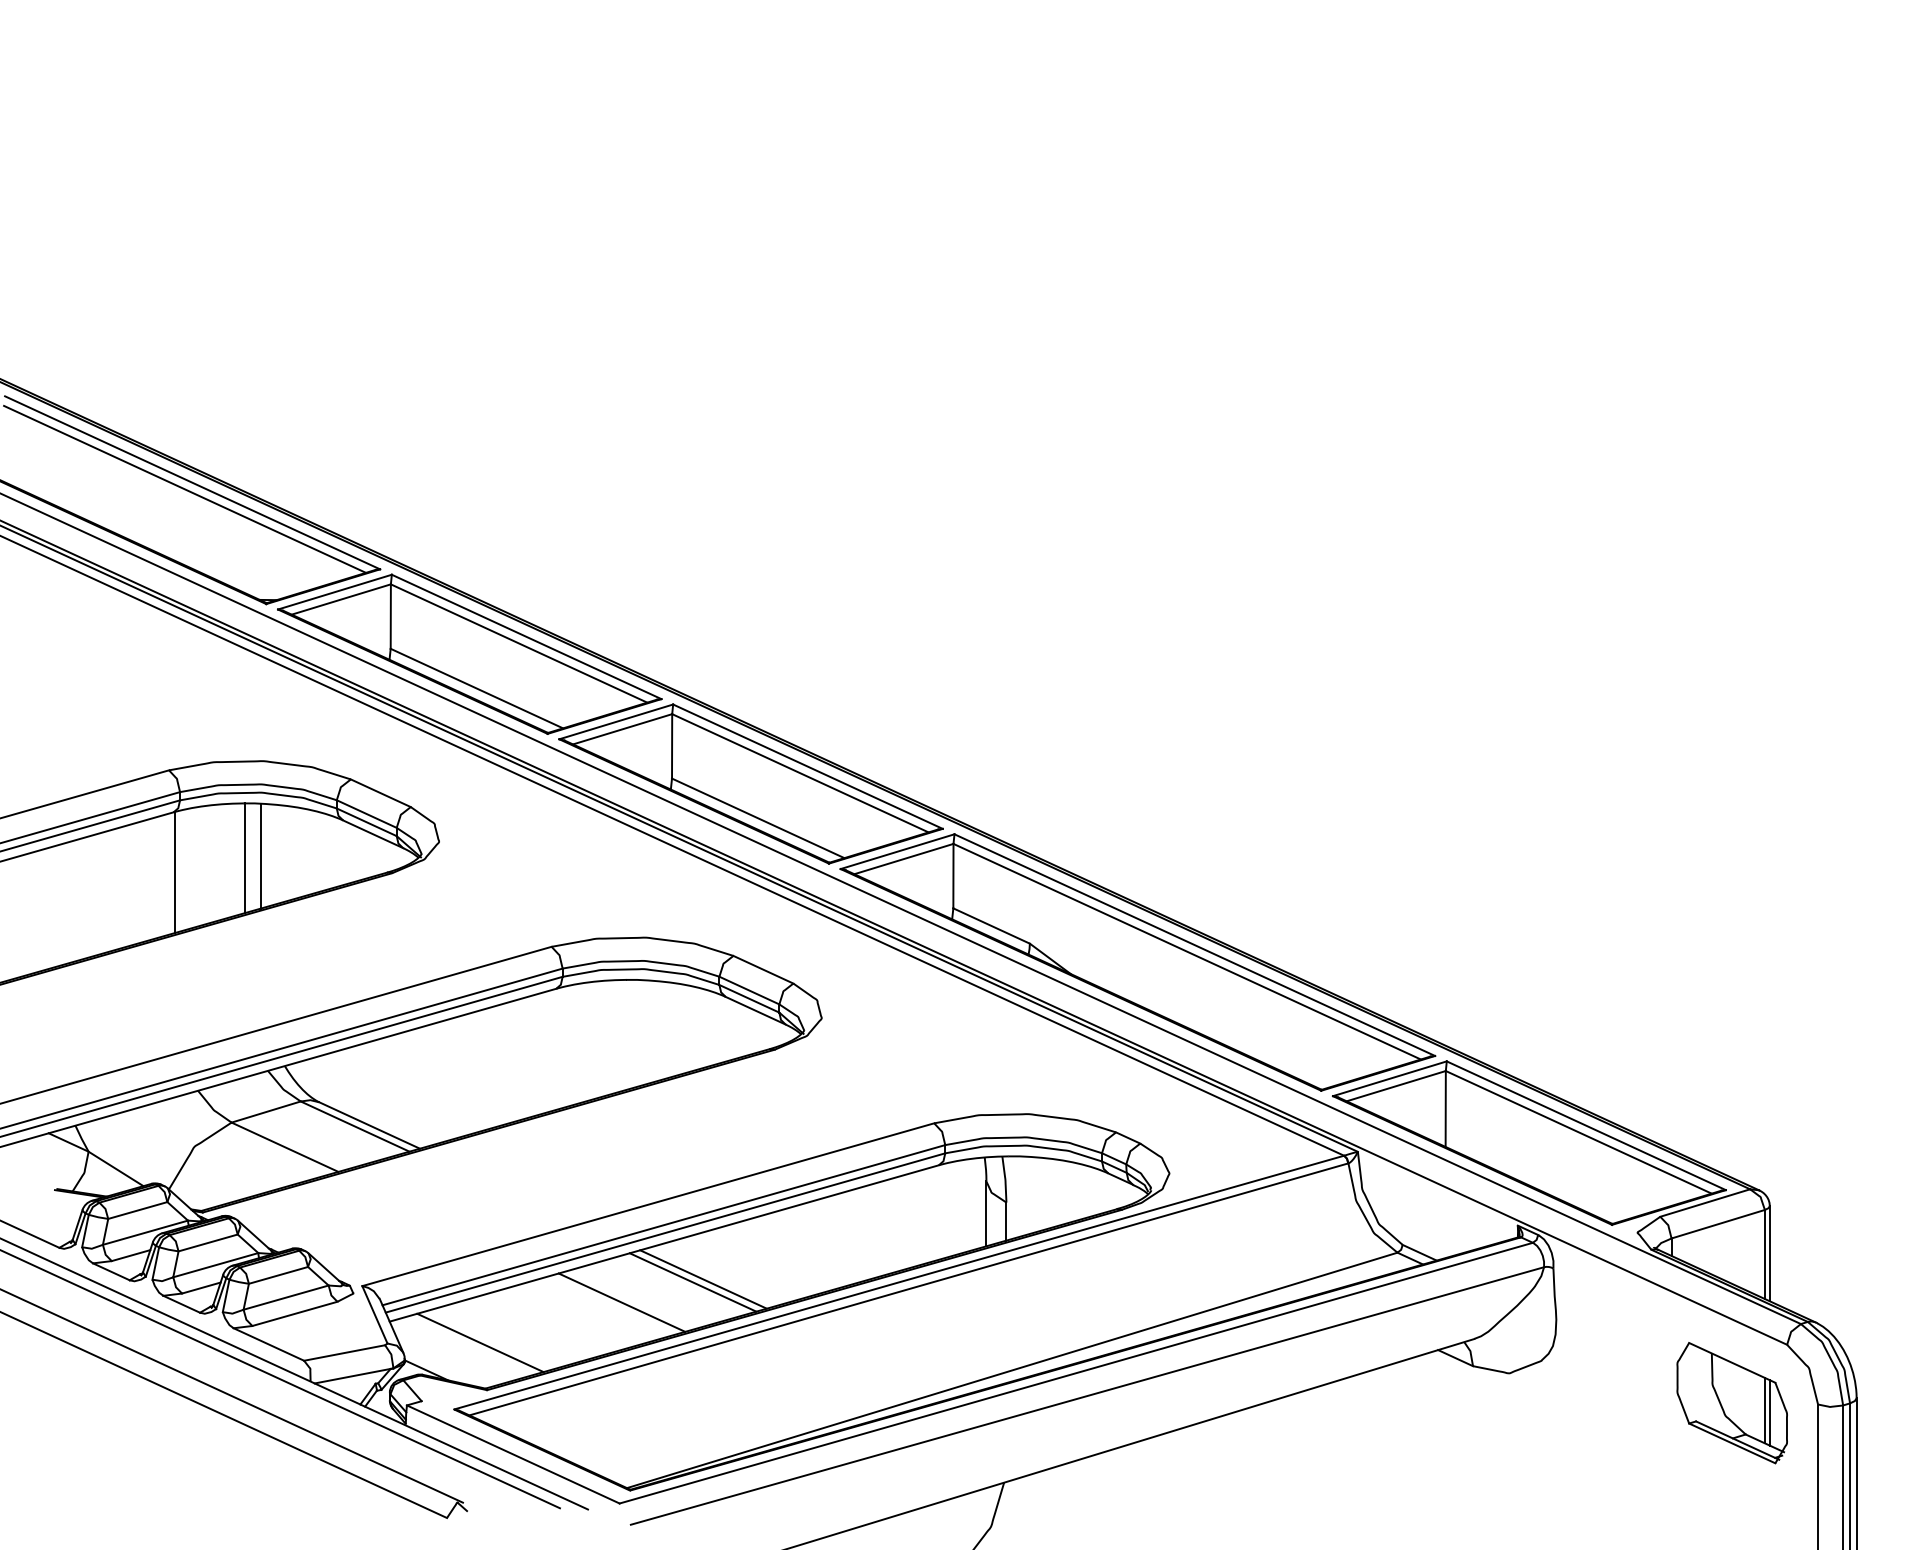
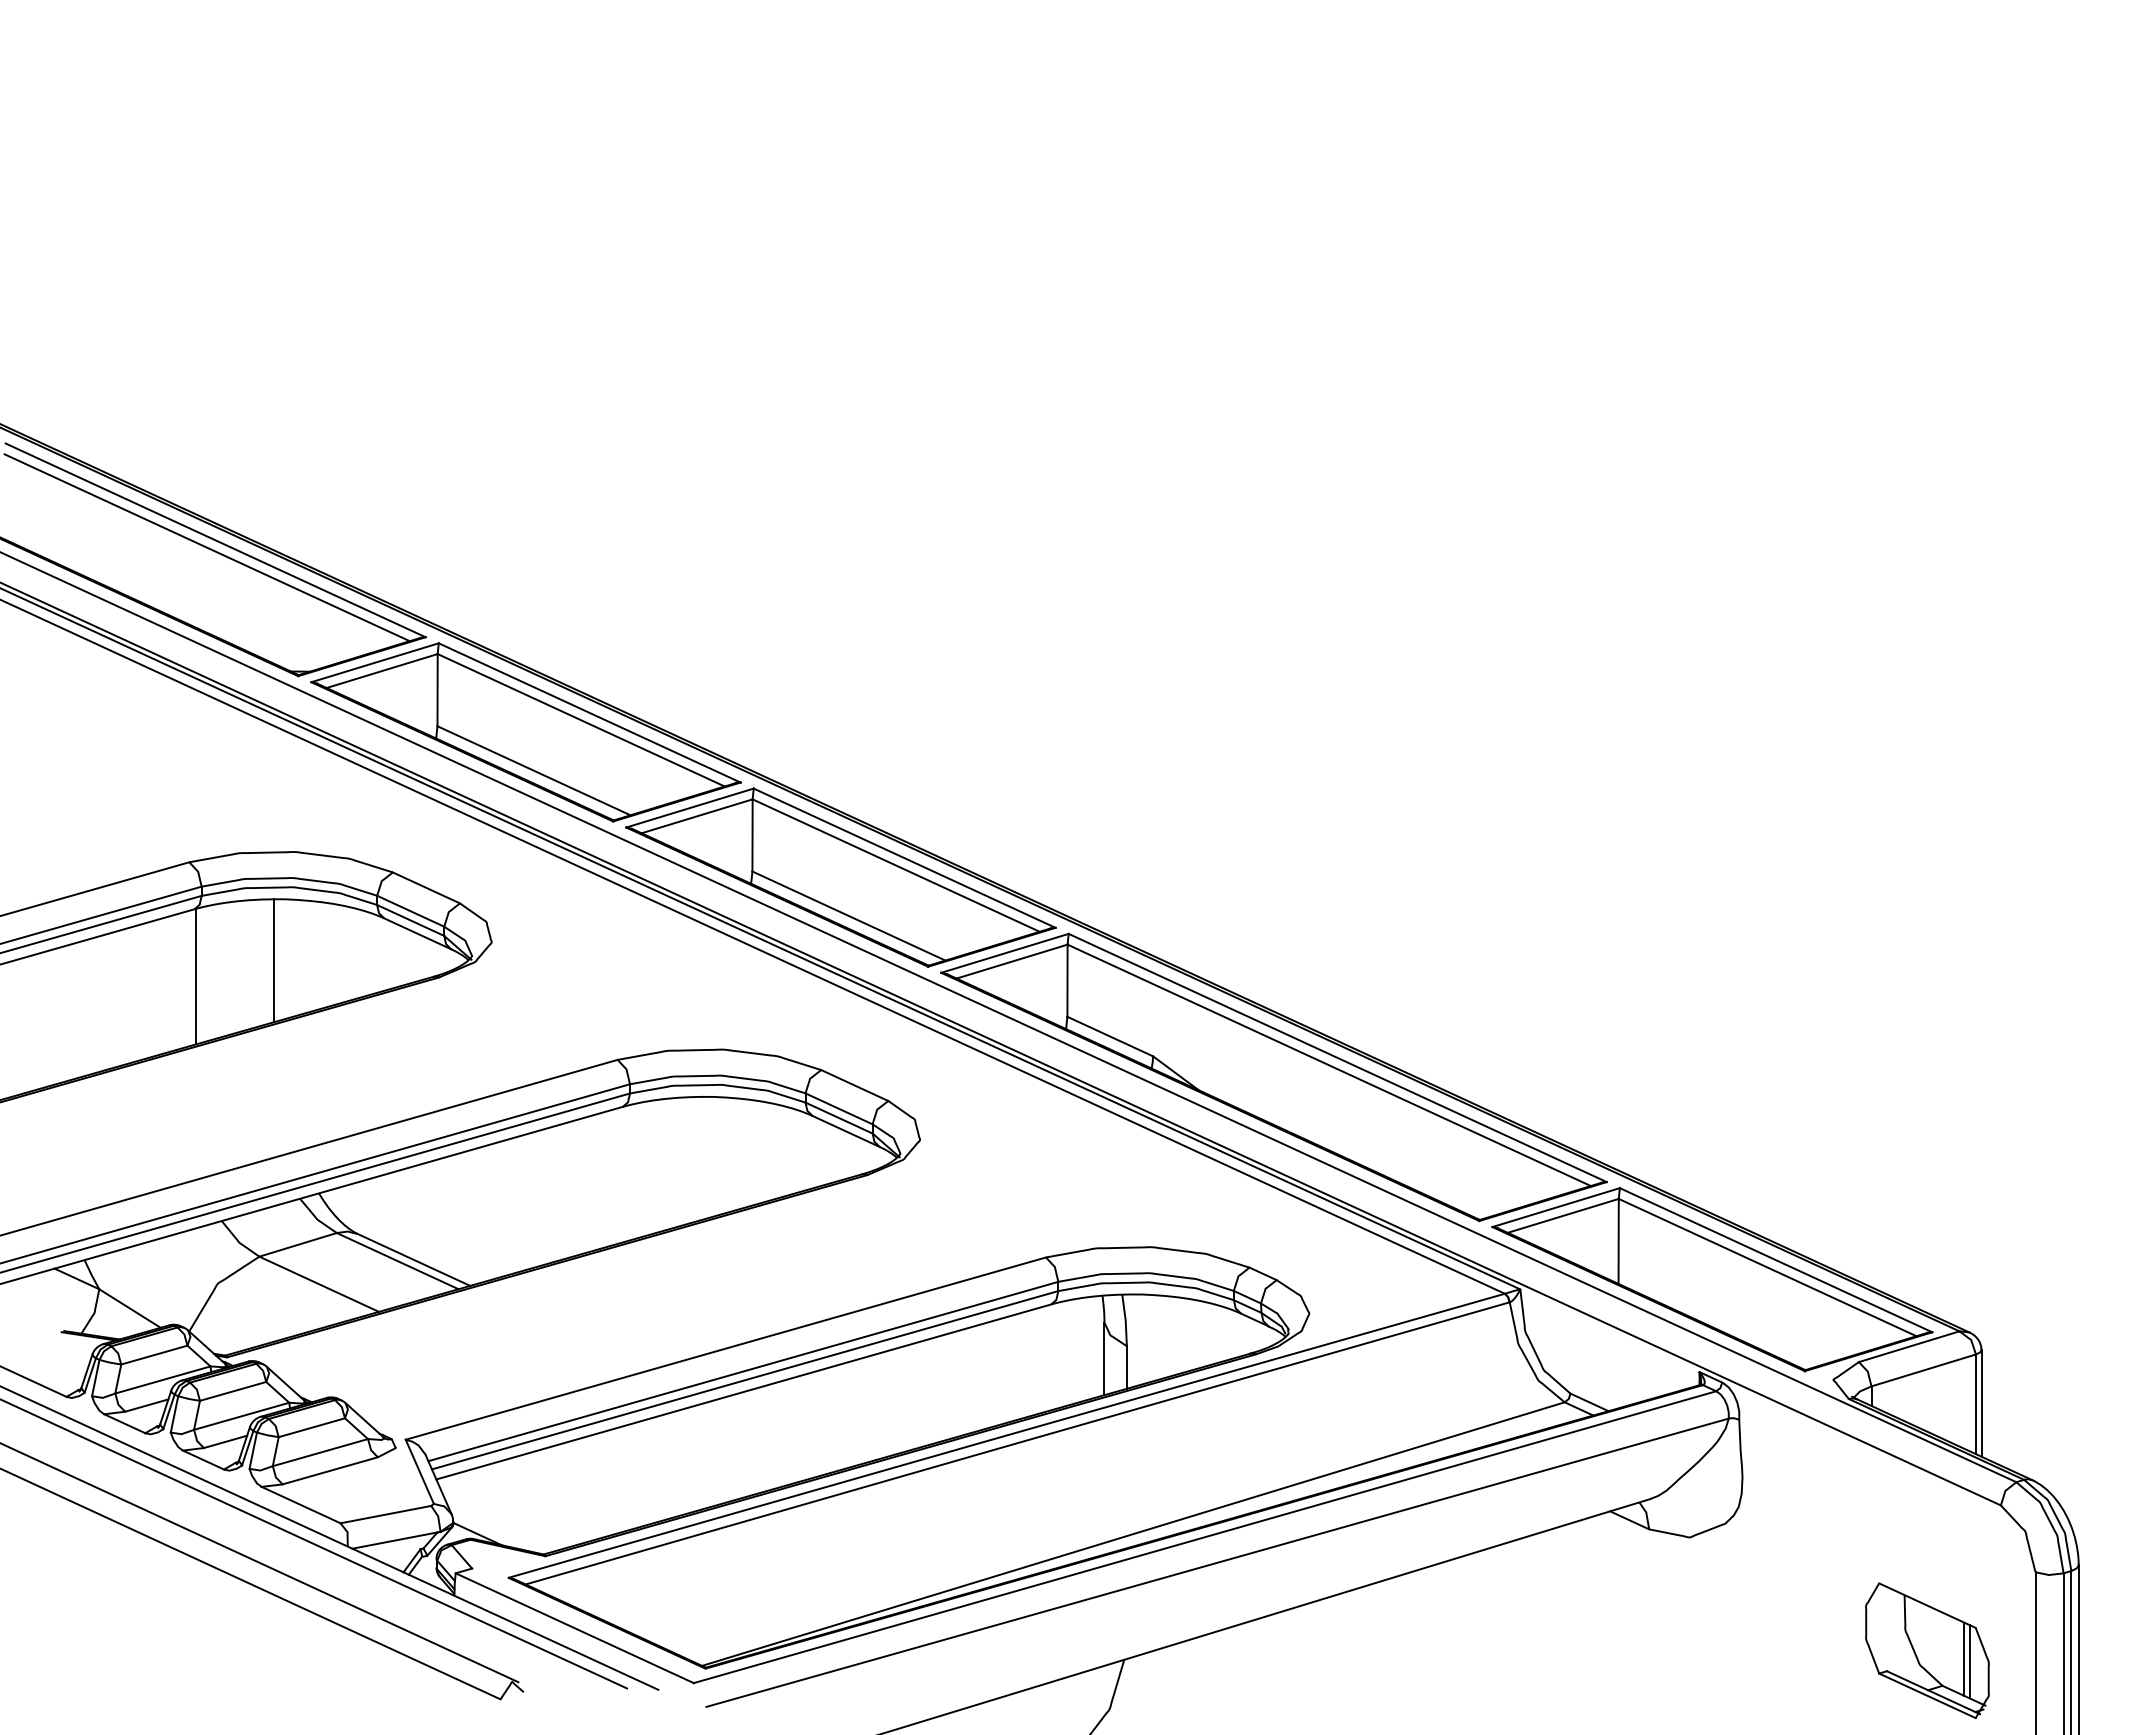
line: (261, 856) -> (292, 958), removed
line: (703, 1278) -> (787, 1431), removed
line: (692, 1282) -> (775, 1435), removed
line: (622, 1301) -> (696, 1457), removed
line: (480, 1342) -> (537, 1502), removed
part: (1732, 1402) -> (1927, 1650), moved

